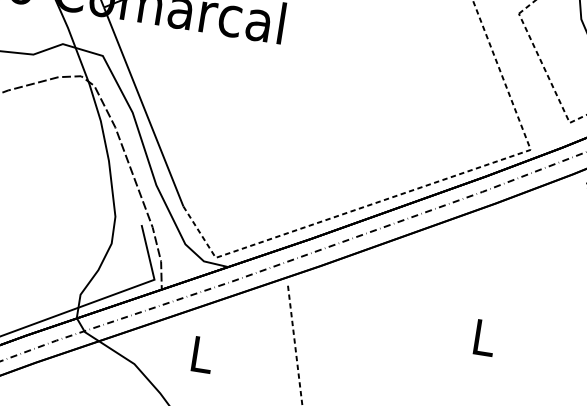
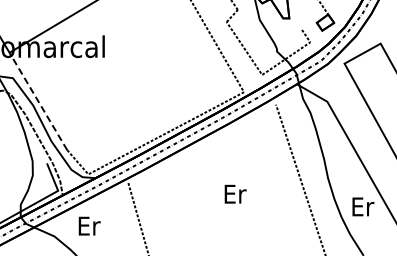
line: (143, 107) -> (38, 101), solid -> dashed
text: (485, 336) -> (235, 193), L -> Er
text: (202, 353) -> (89, 225), L -> Er

